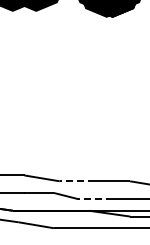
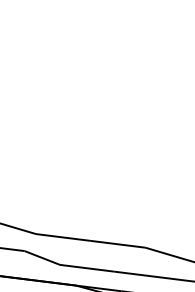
line: (77, 181) -> (63, 237), dashed -> solid
line: (94, 198) -> (86, 267), dashed -> solid

